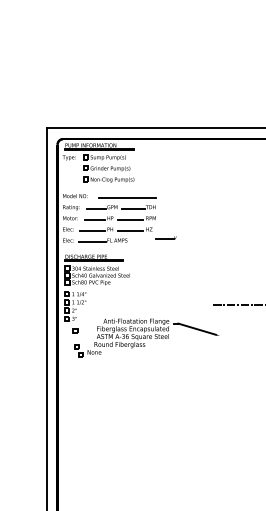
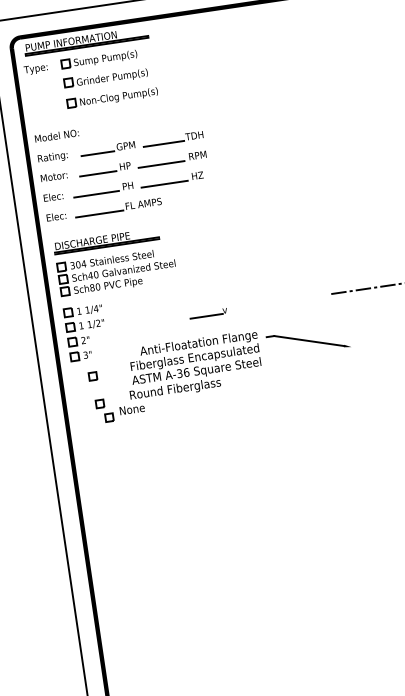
line: (126, 198) -> (148, 126), removed
part: (165, 237) -> (207, 312), moved

